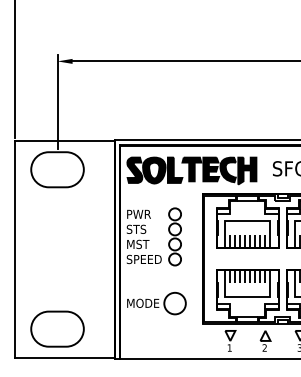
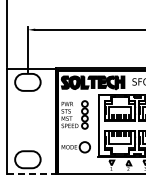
line: (64, 357) -> (31, 173), solid -> dashed

